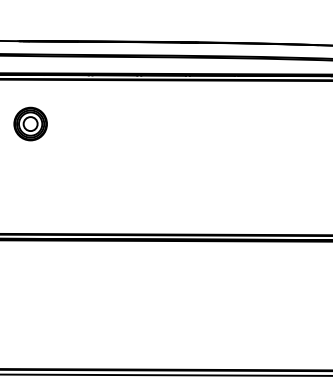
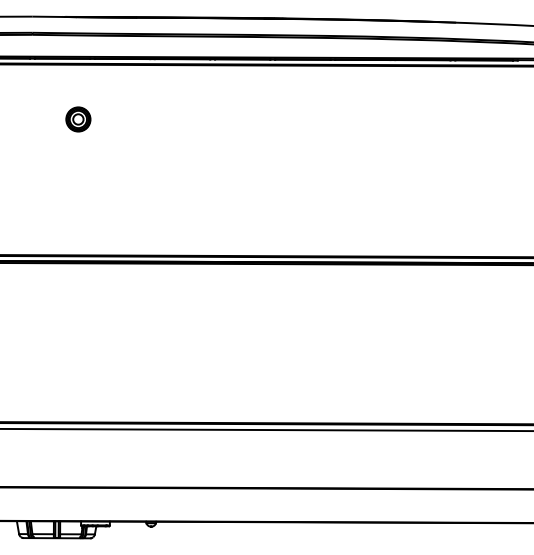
part: (30, 124) -> (78, 119), size x0.6

